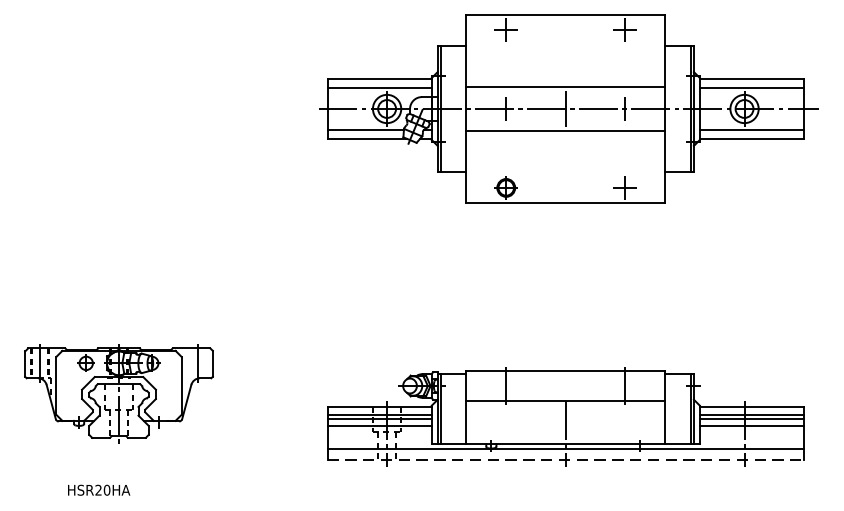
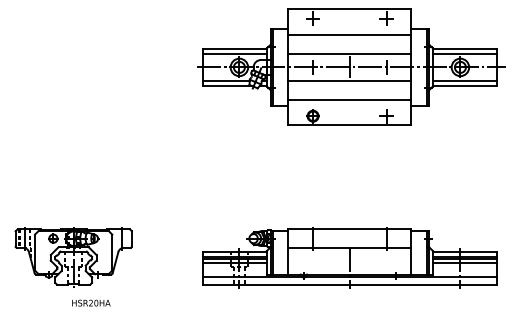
line: (565, 57) -> (349, 35), added
line: (565, 160) -> (349, 99), added
part: (118, 393) -> (73, 257), moved
line: (566, 460) -> (350, 284), dashed -> solid
text: (99, 489) -> (91, 302), moved

